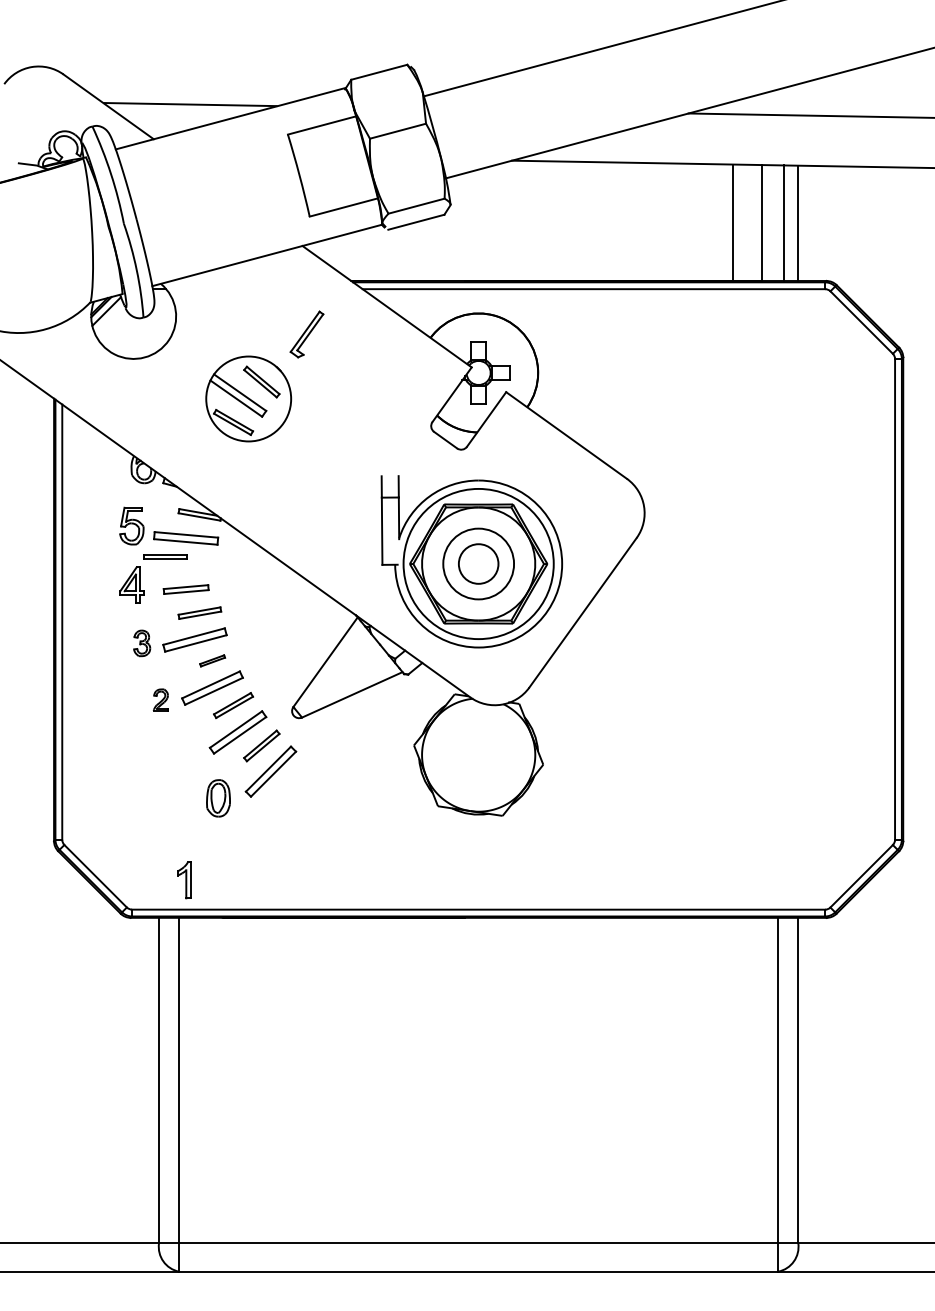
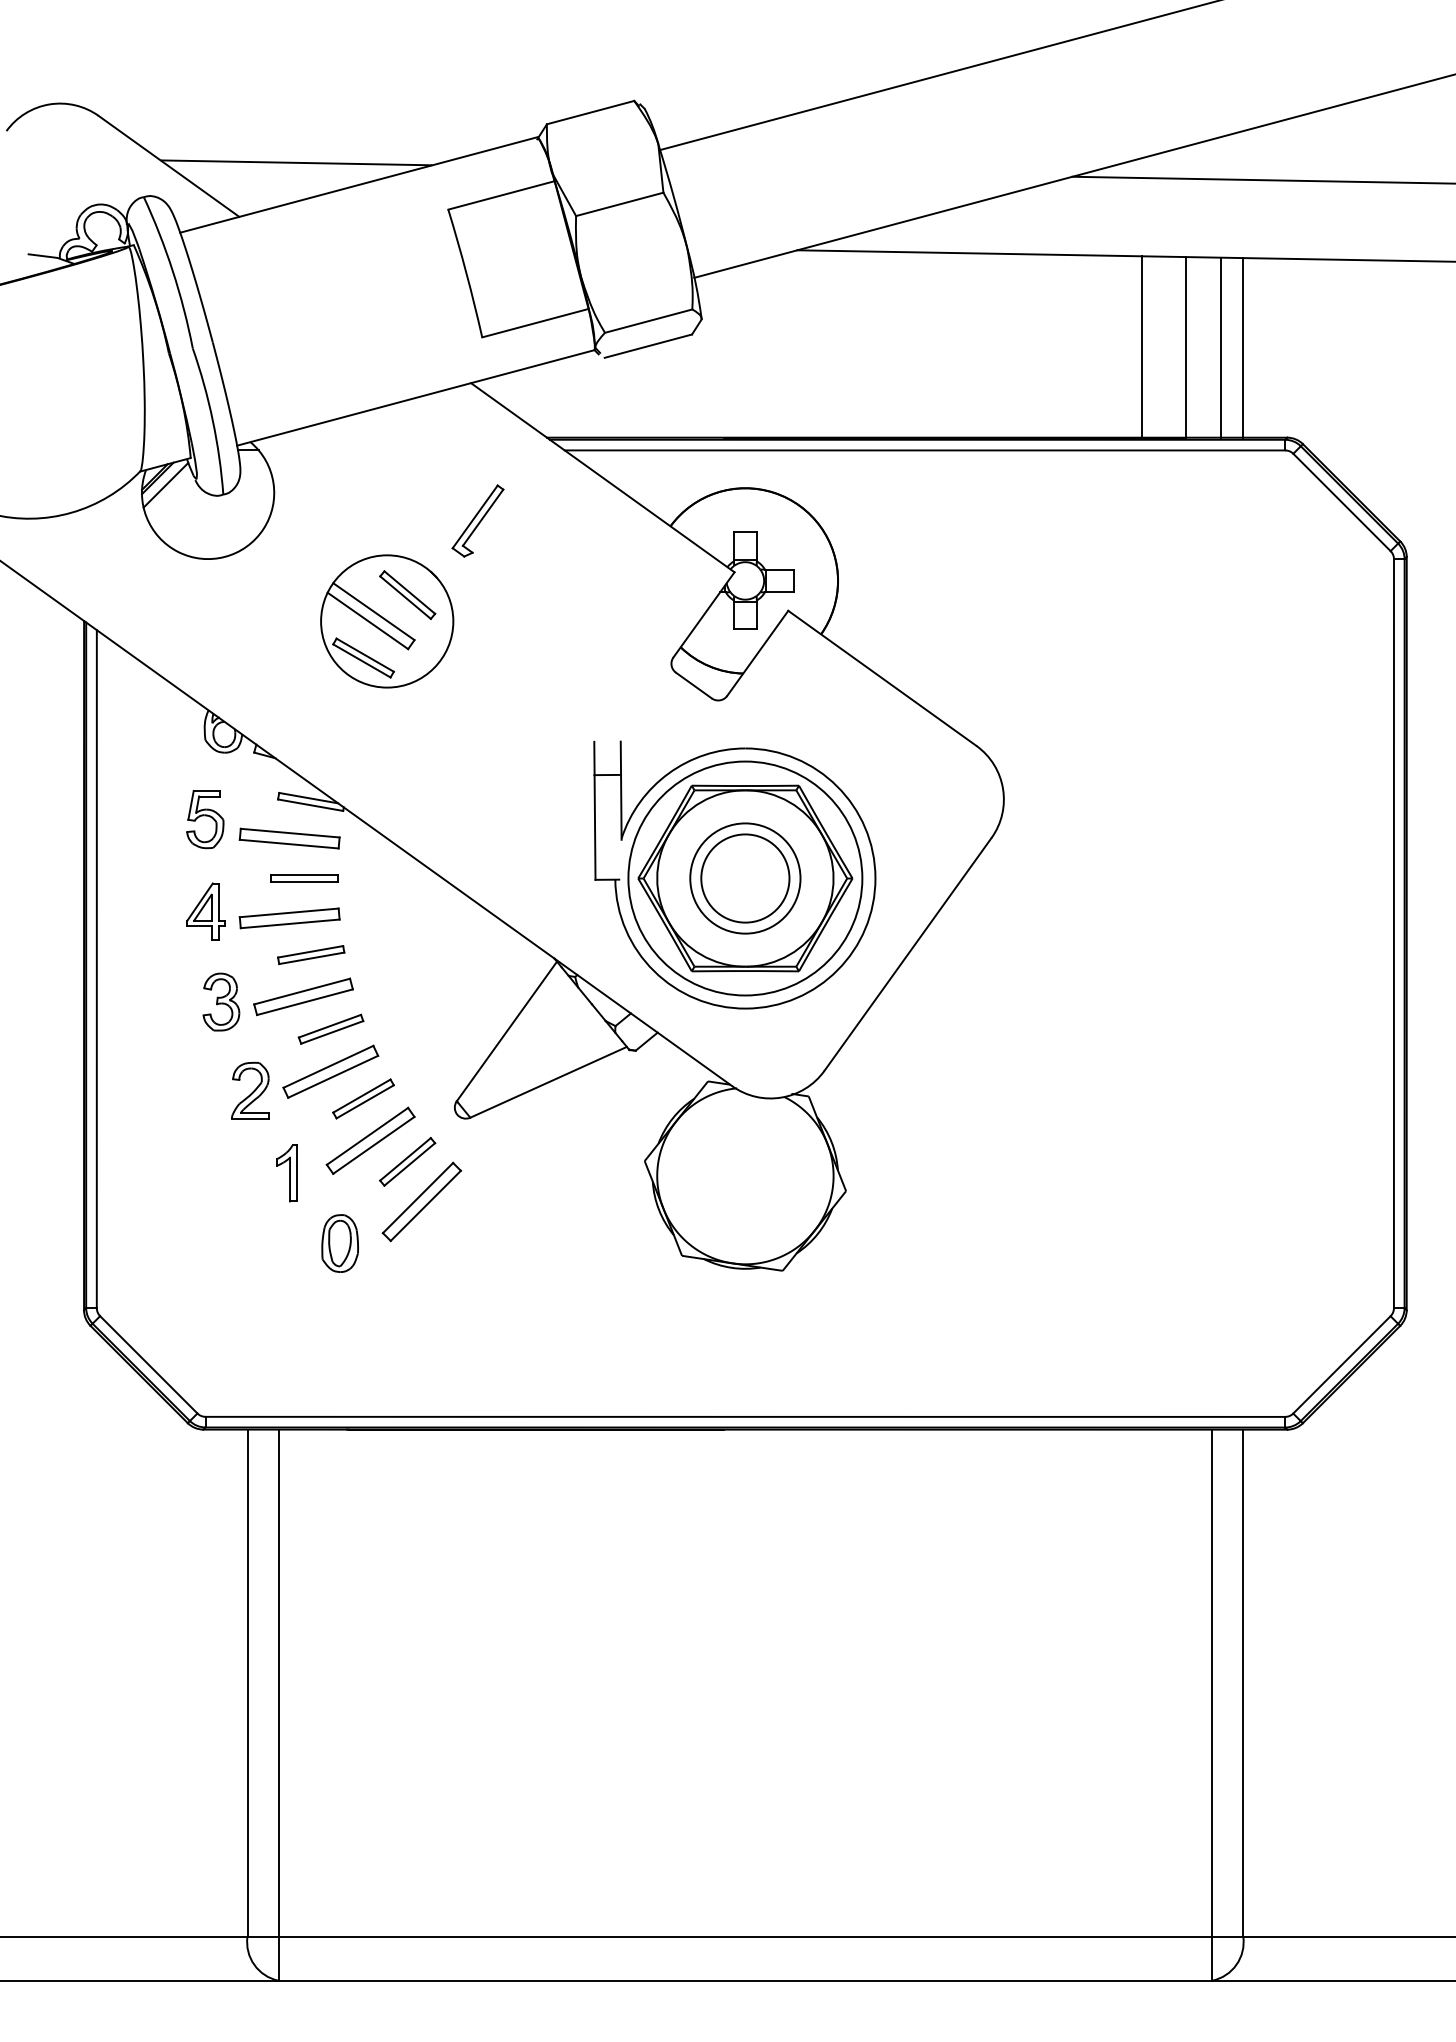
part: (165, 556) -> (304, 877), moved
circle: (478, 563) -> (745, 877), size x1.43
part: (186, 589) -> (290, 918), size x1.43
part: (141, 643) -> (220, 1002), size x1.43
part: (212, 660) -> (330, 1028), size x1.67
part: (160, 699) -> (249, 1089), size x1.67
part: (184, 880) -> (287, 1173), moved

